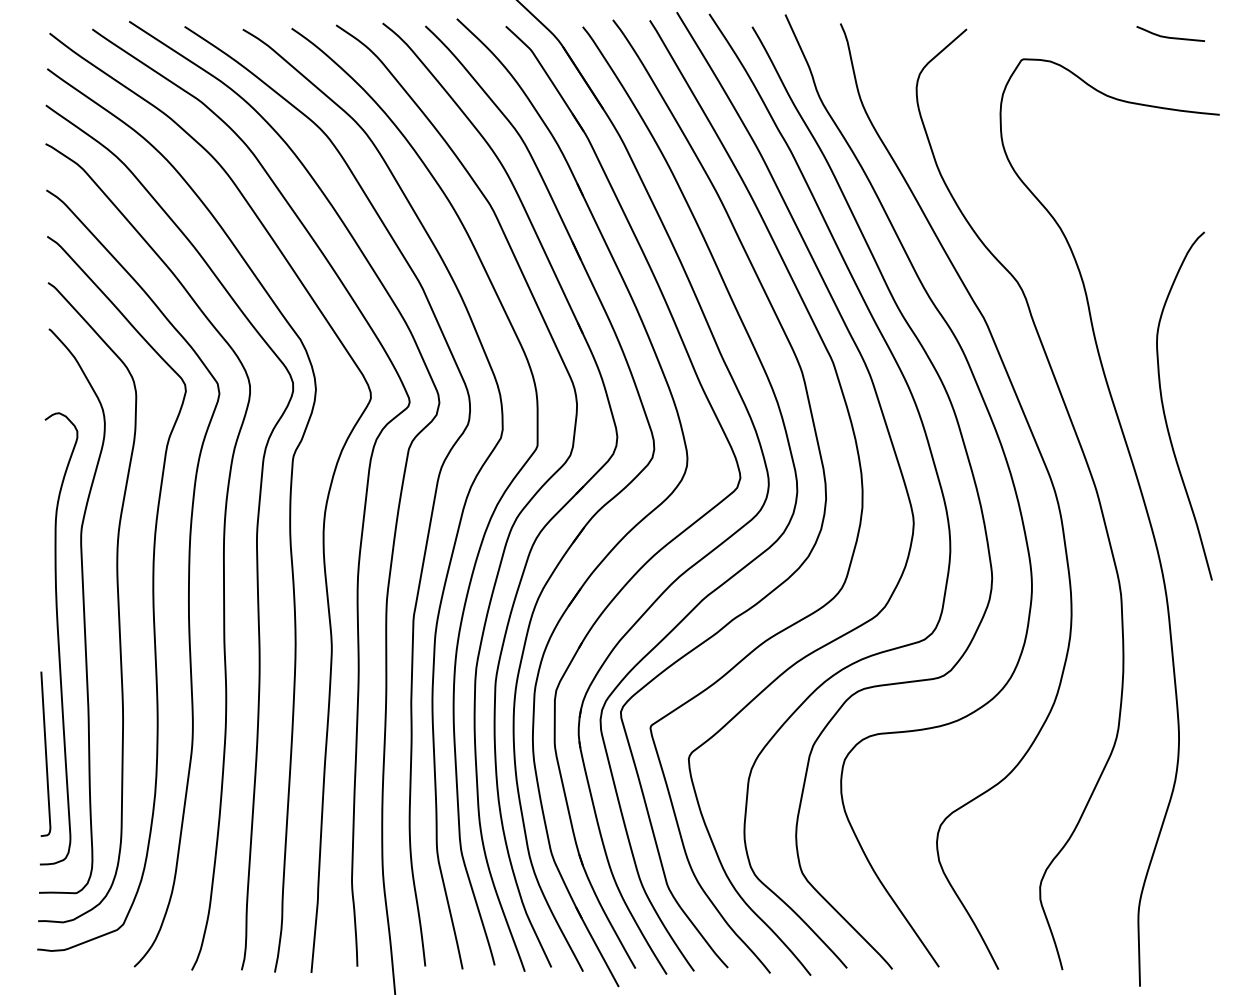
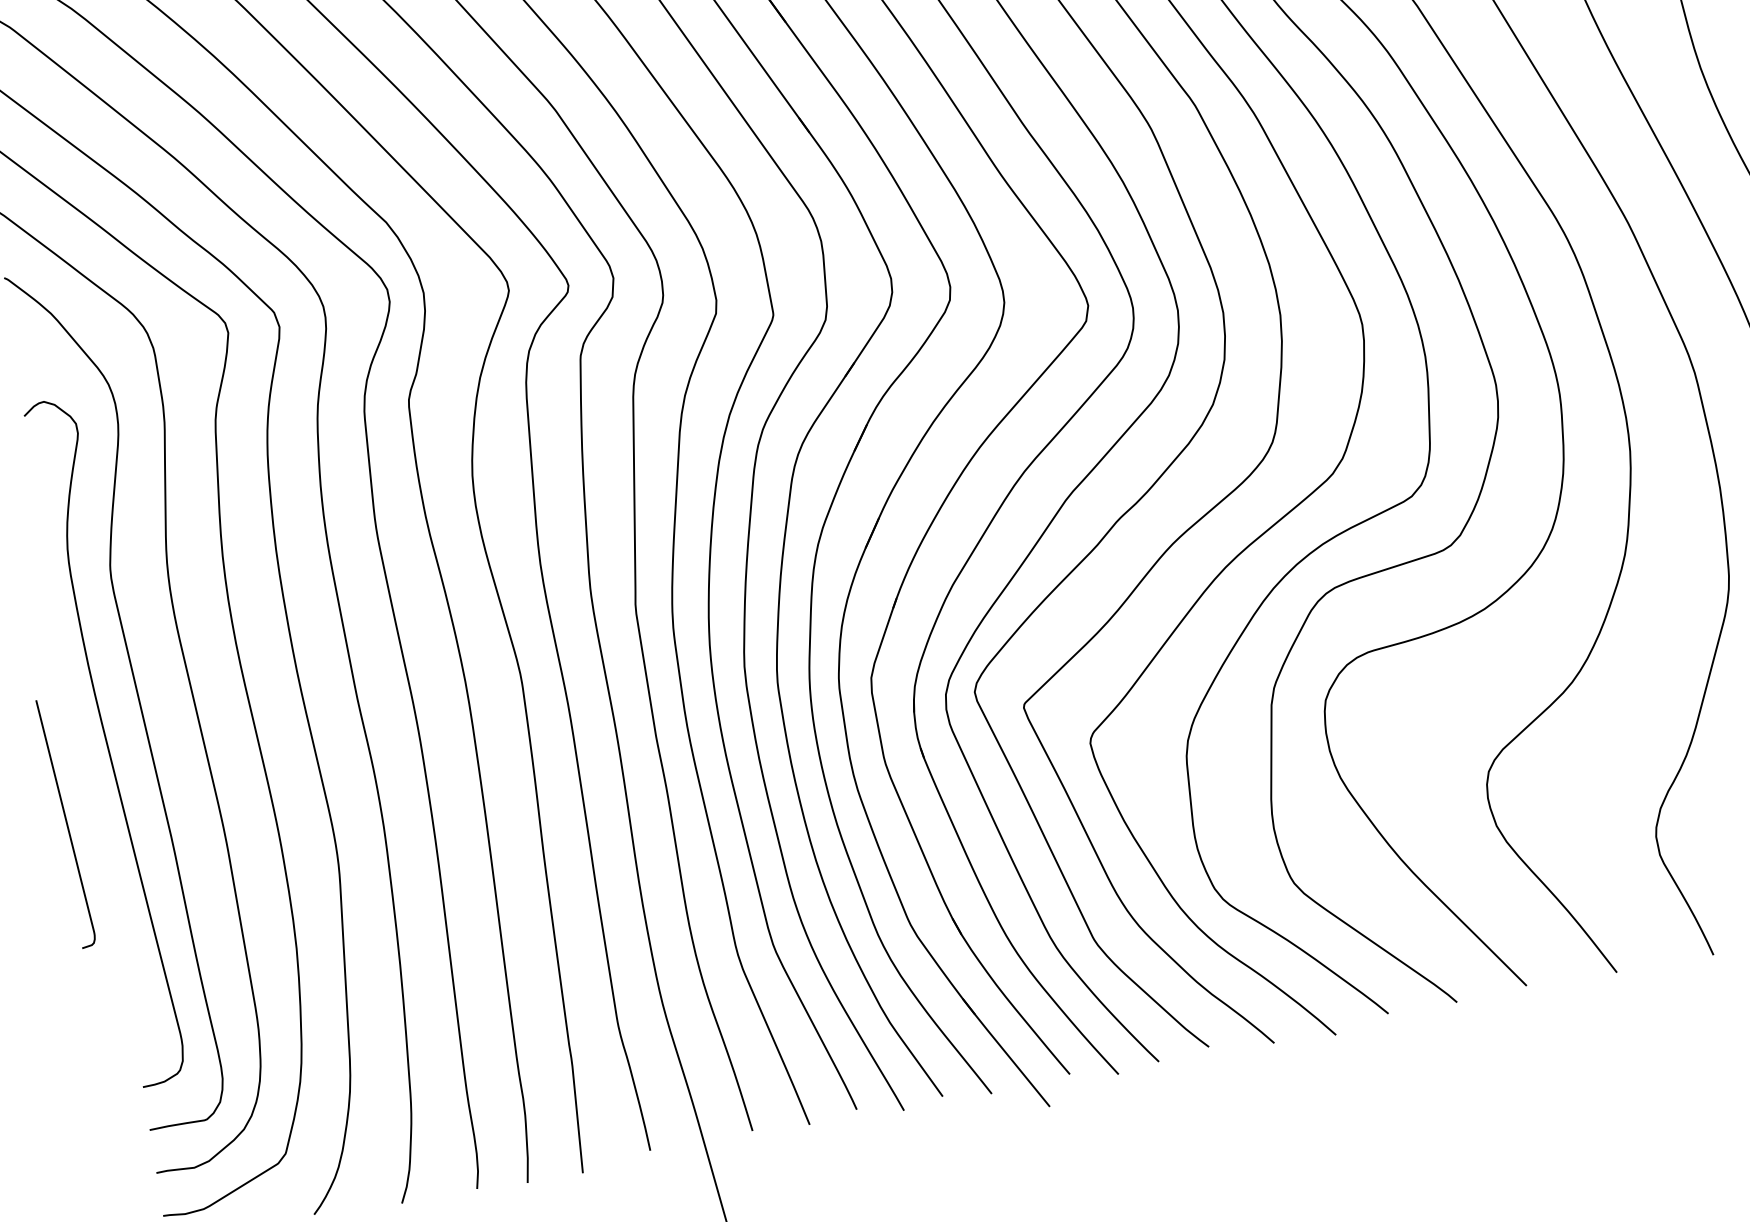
curve: (45, 753) -> (65, 822), moved

